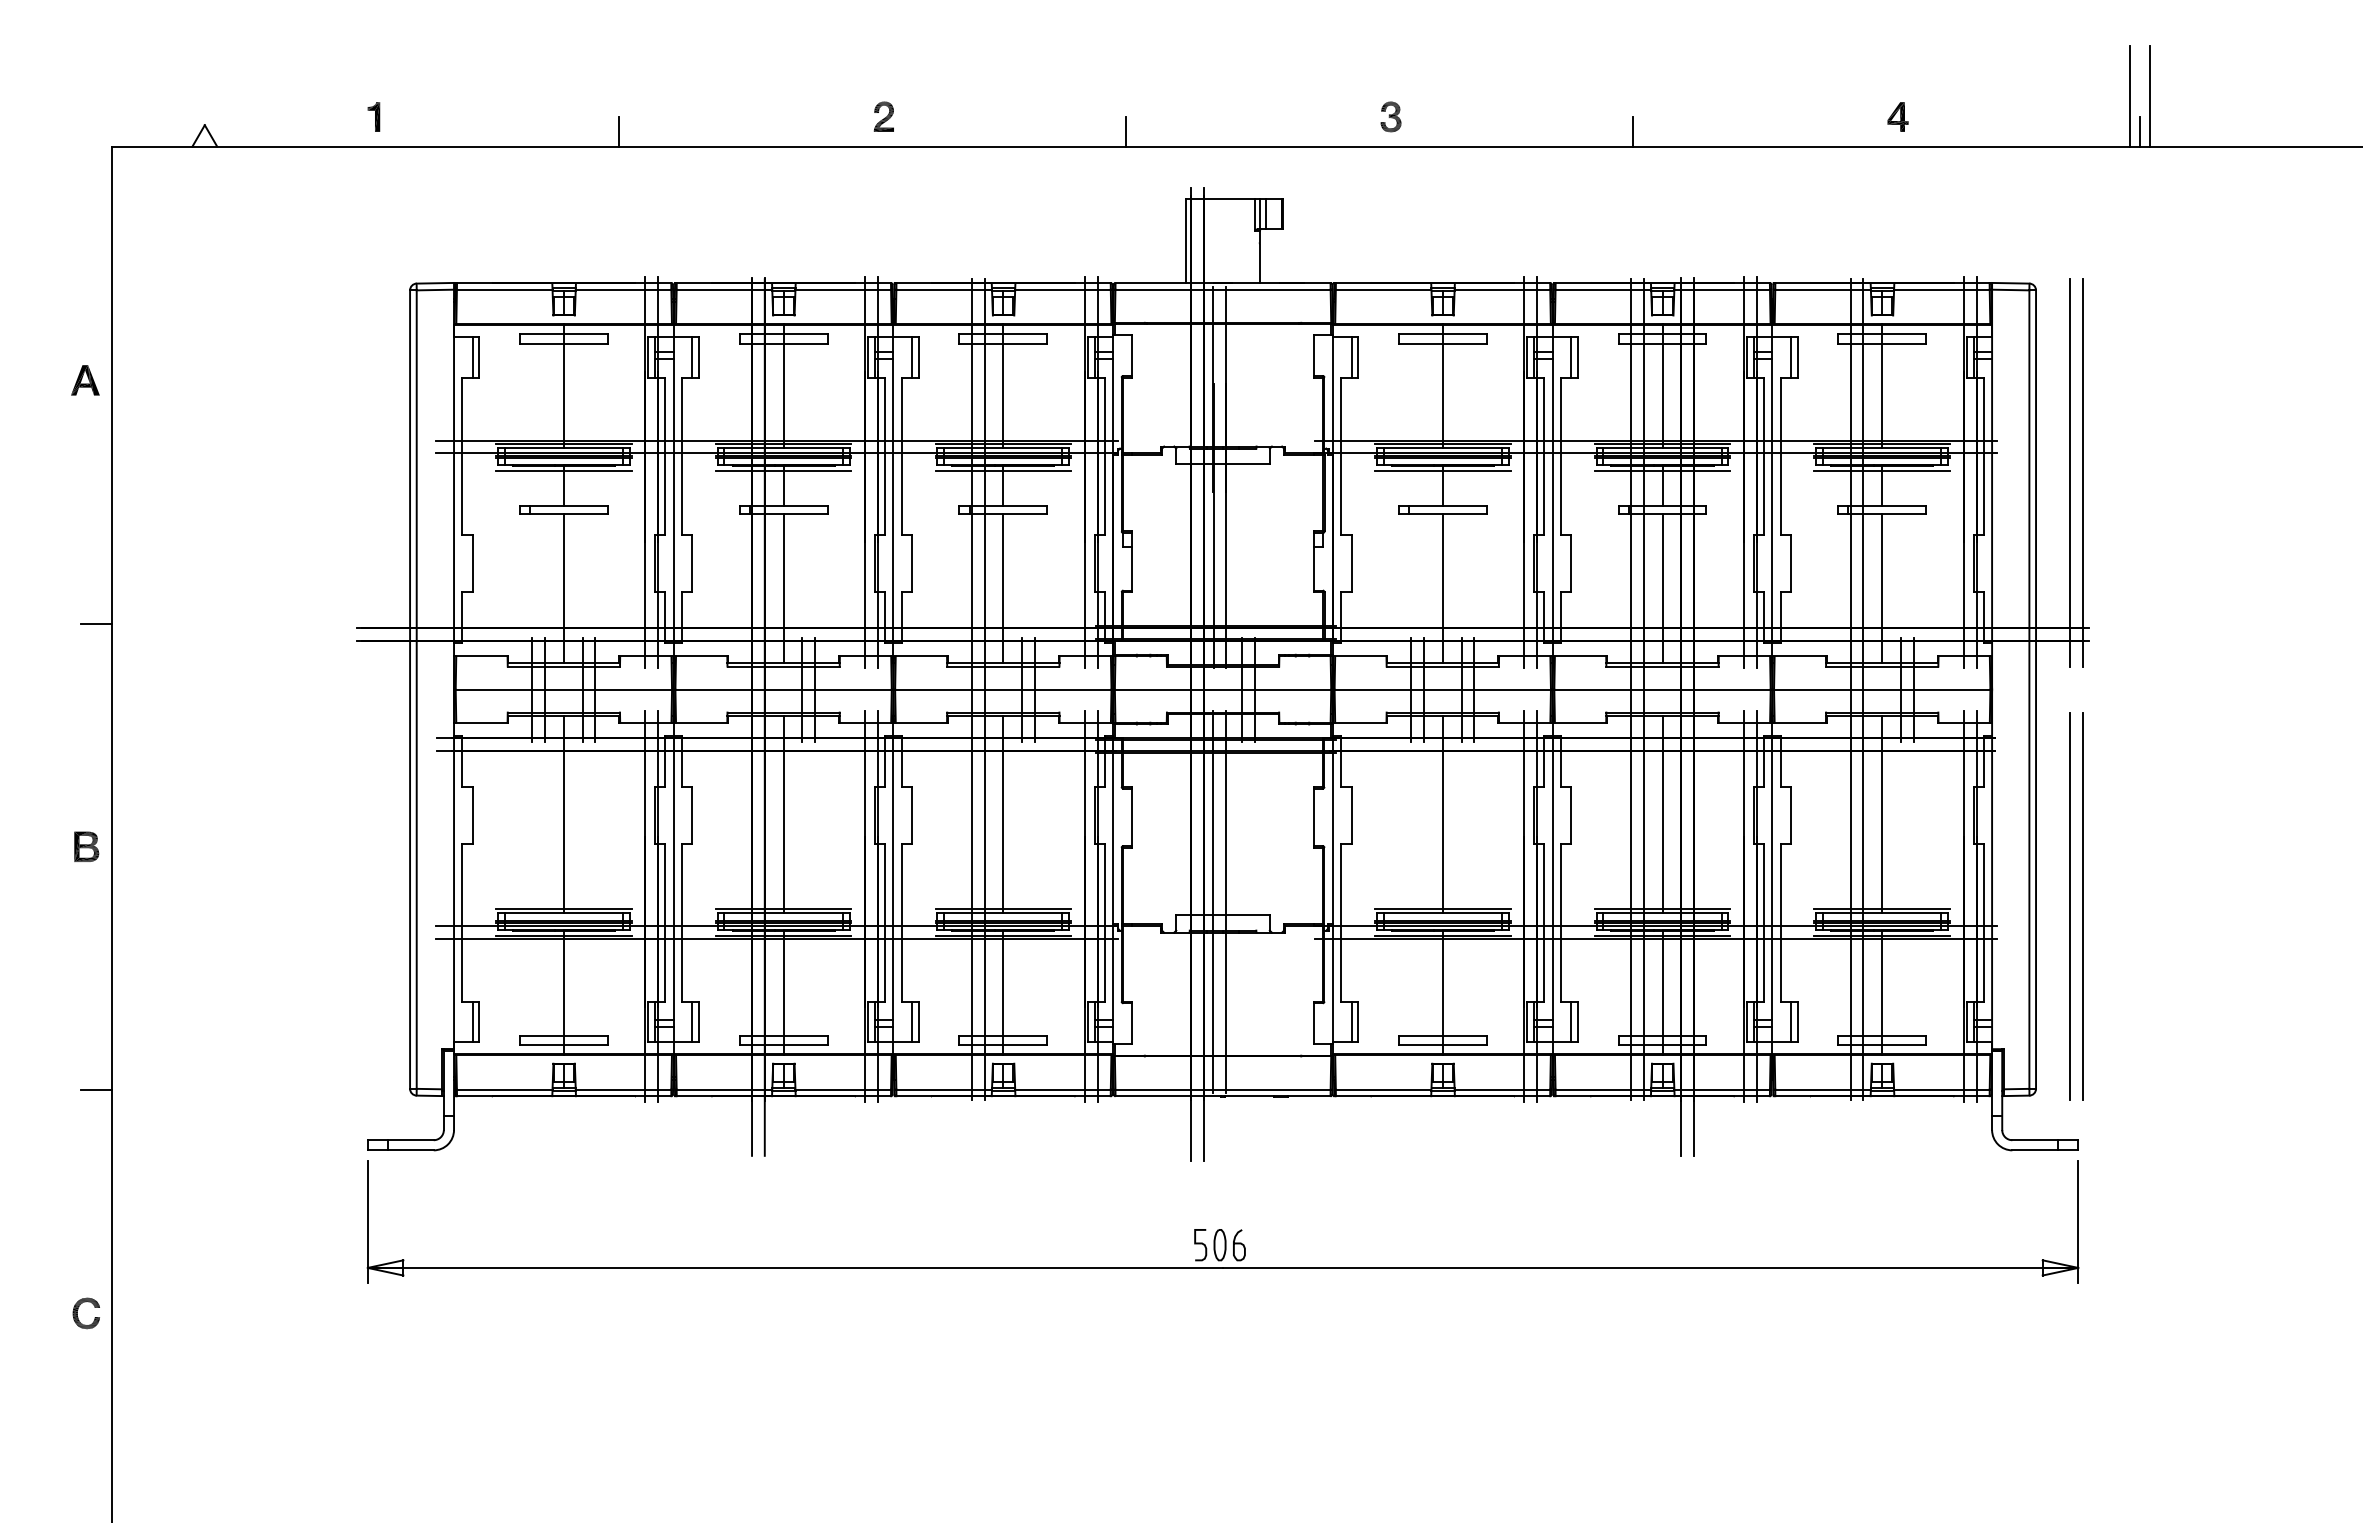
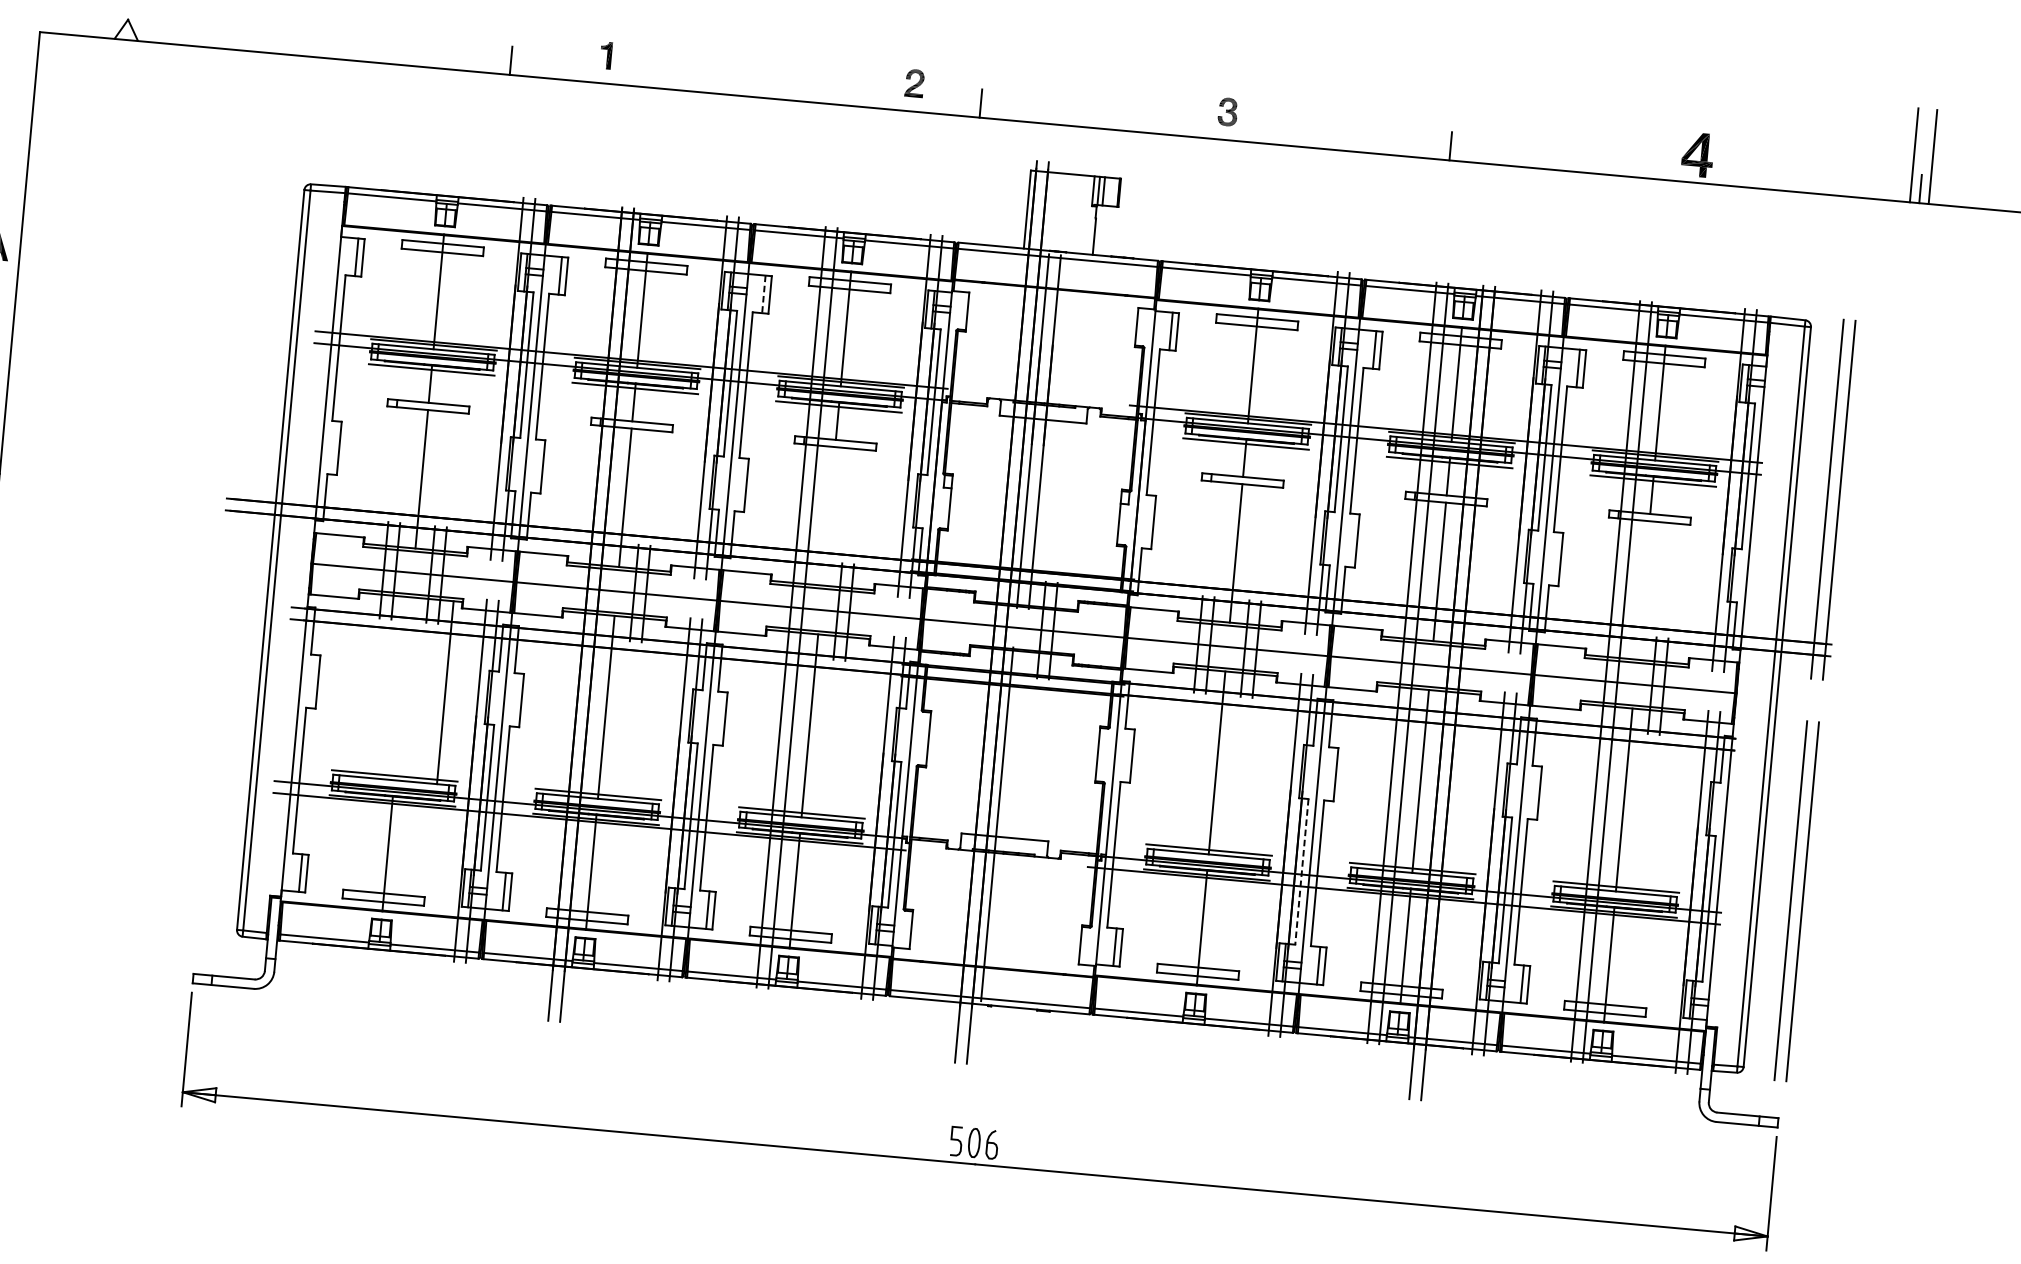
part: (373, 116) -> (605, 55), moved
part: (883, 116) -> (914, 83), moved
part: (1897, 116) -> (1697, 154), size x1.6
line: (912, 357) -> (764, 294), solid -> dashed
line: (1003, 588) -> (829, 516), removed
line: (1882, 588) -> (1643, 590), removed
line: (563, 814) -> (444, 692), moved
line: (1226, 901) -> (1009, 825), removed
line: (1544, 923) -> (1302, 872), solid -> dashed

